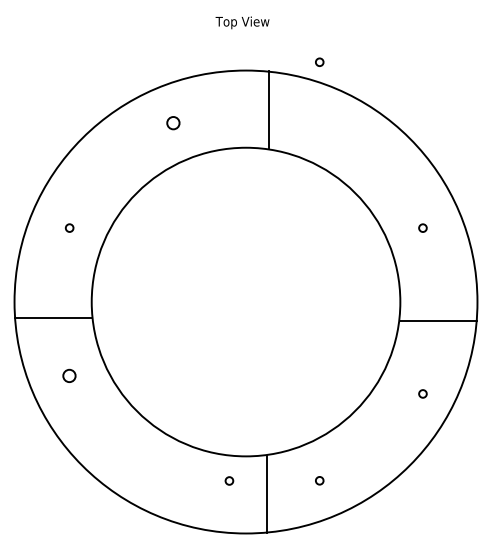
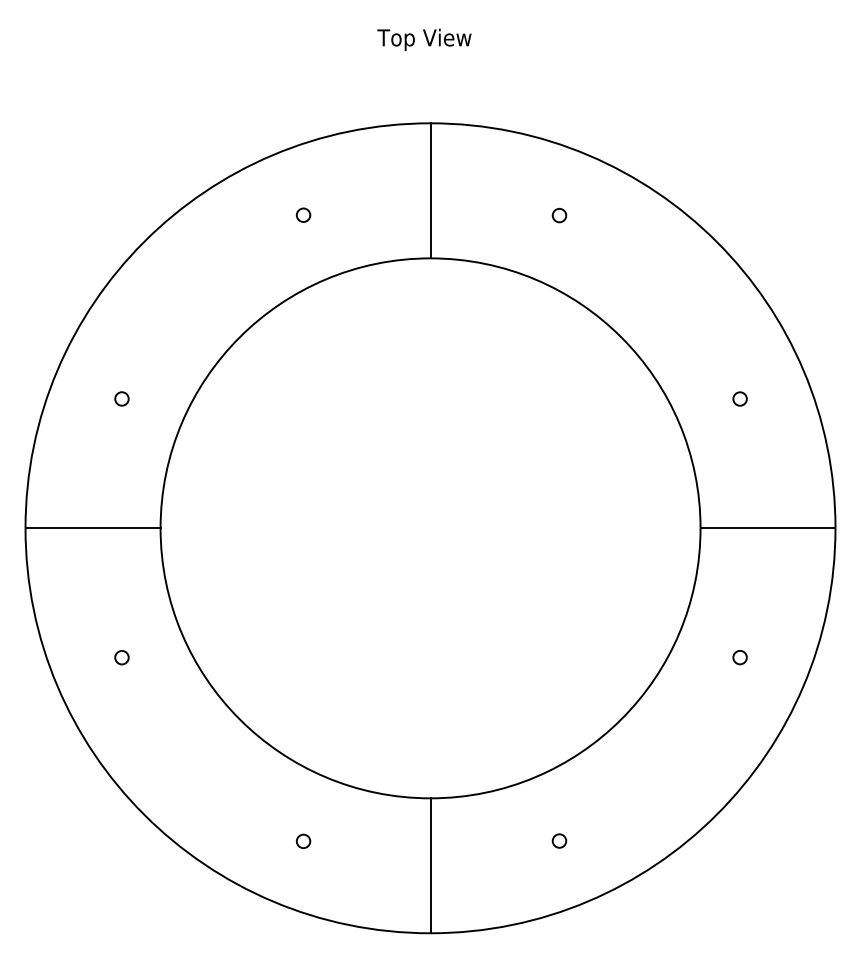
circle: (319, 61) -> (559, 214), moved
line: (269, 108) -> (431, 189), moved
circle: (173, 122) -> (303, 214), size x0.62
line: (52, 318) -> (91, 529), moved
line: (438, 321) -> (767, 529), moved
circle: (69, 375) -> (121, 656), size x0.62
circle: (422, 393) -> (739, 656), moved
circle: (229, 480) -> (303, 840), moved
line: (267, 494) -> (431, 865), moved

